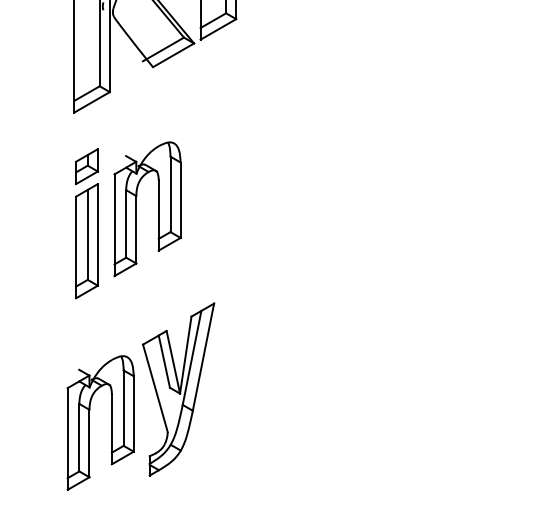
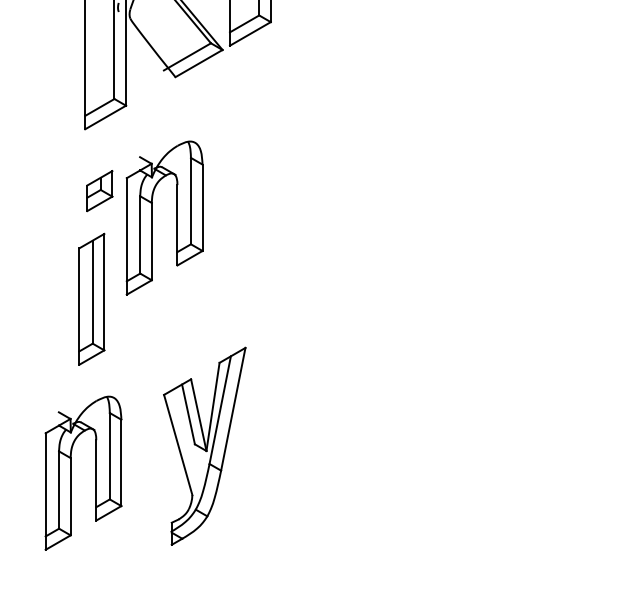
part: (136, 209) -> (152, 218), moved
part: (86, 241) -> (91, 299), moved
part: (89, 422) -> (70, 472), moved

